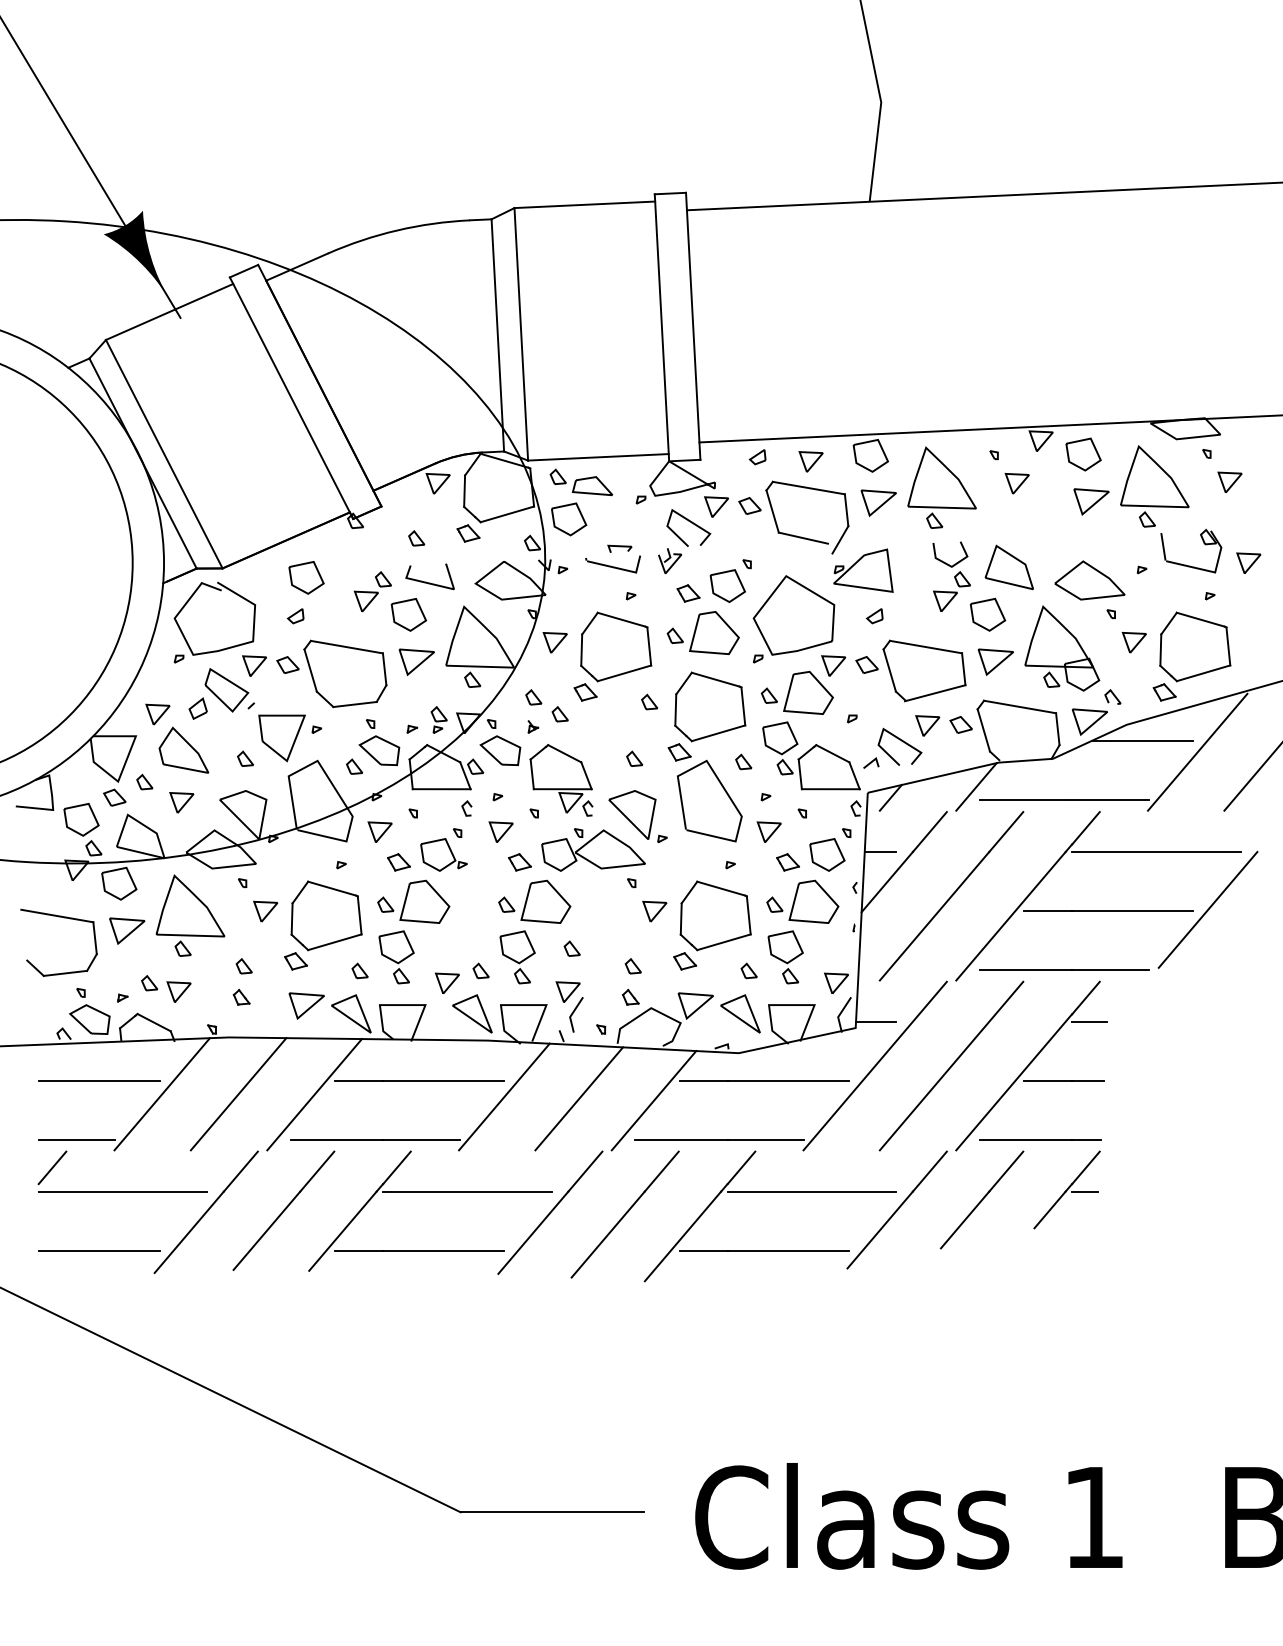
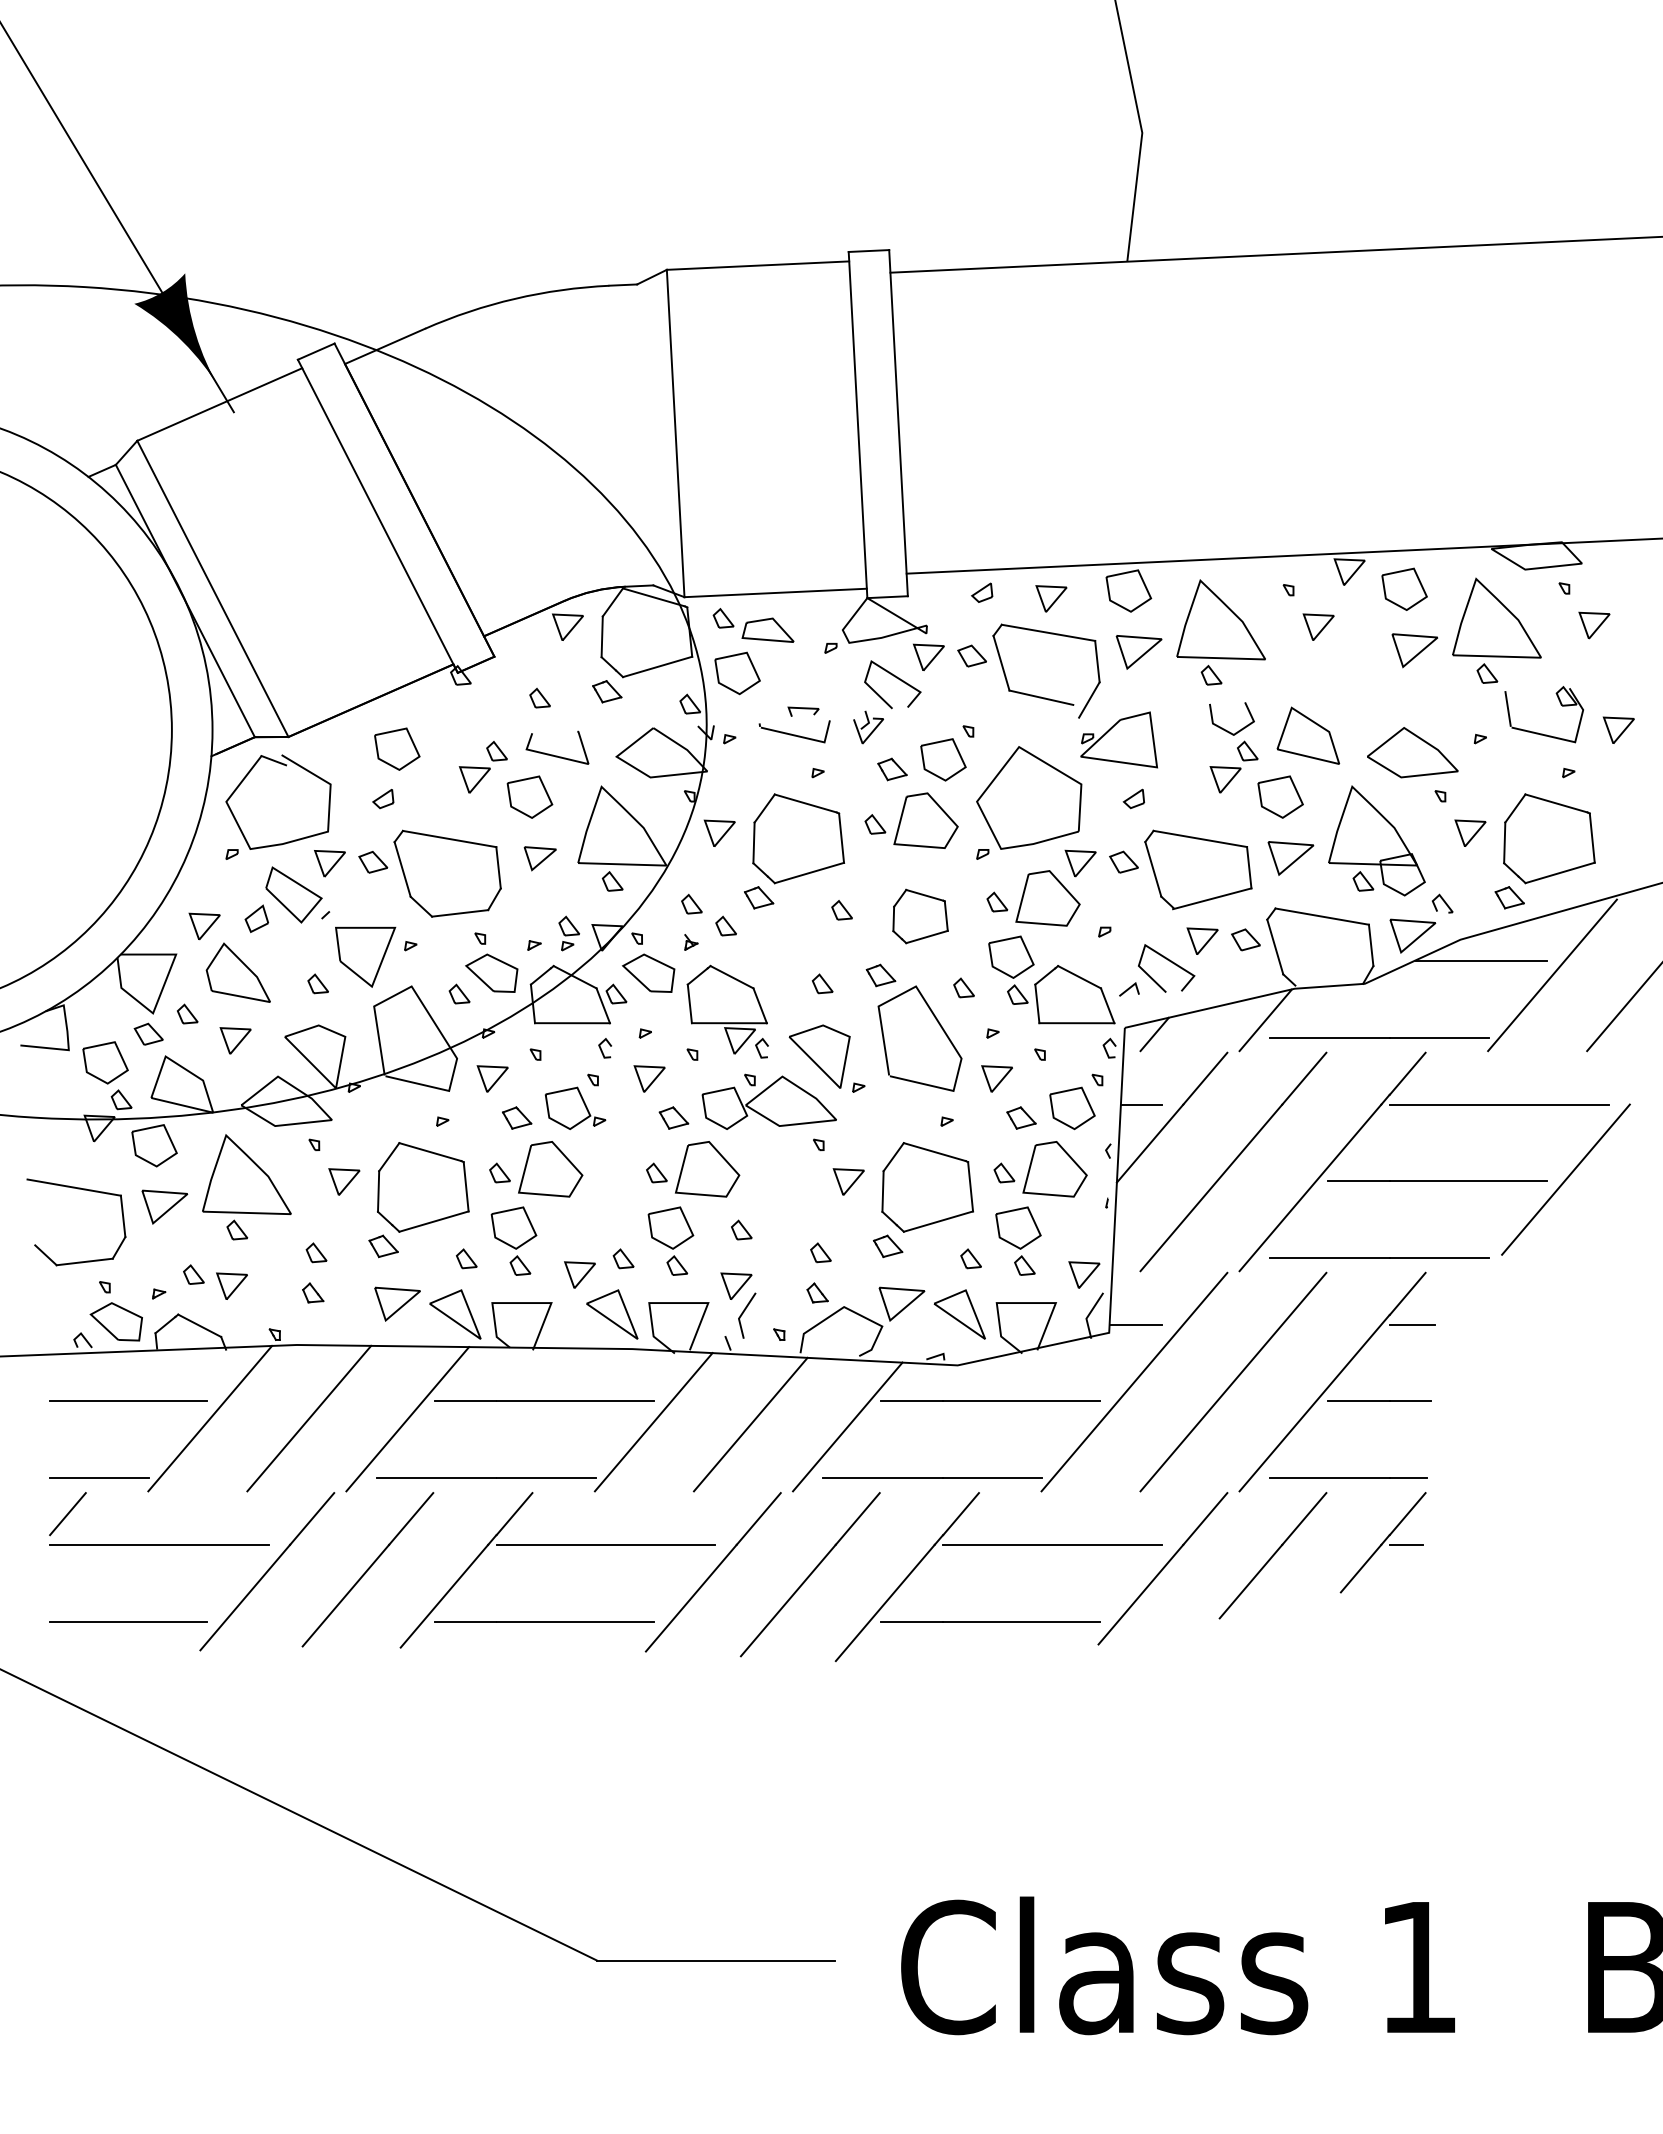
line: (498, 335) -> (645, 434), removed
part: (417, 662) -> (540, 858), size x0.7
part: (710, 706) -> (920, 916), size x0.6

